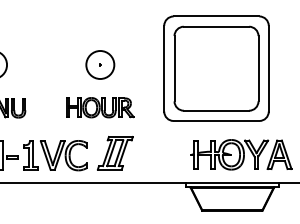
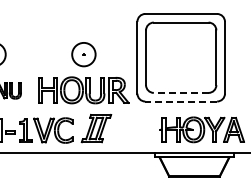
part: (99, 107) -> (83, 90), size x1.6
line: (215, 110) -> (180, 92), solid -> dashed
line: (216, 120) -> (181, 101), solid -> dashed

